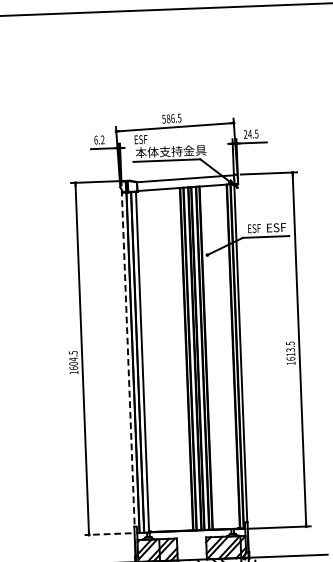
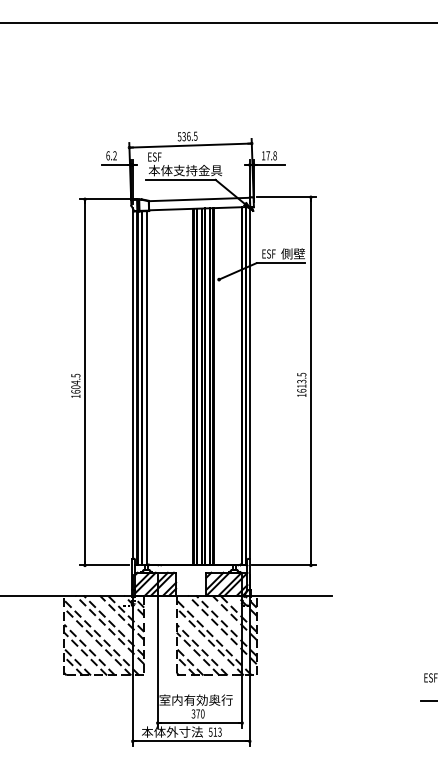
text: (168, 118) -> (184, 136), 586.5 -> 536.5
text: (250, 133) -> (268, 155), 24.5 -> 17.8
text: (277, 227) -> (293, 253), ESF -> 側壁
line: (128, 359) -> (132, 384), dashed -> solid
line: (107, 534) -> (104, 565), dashed -> solid

